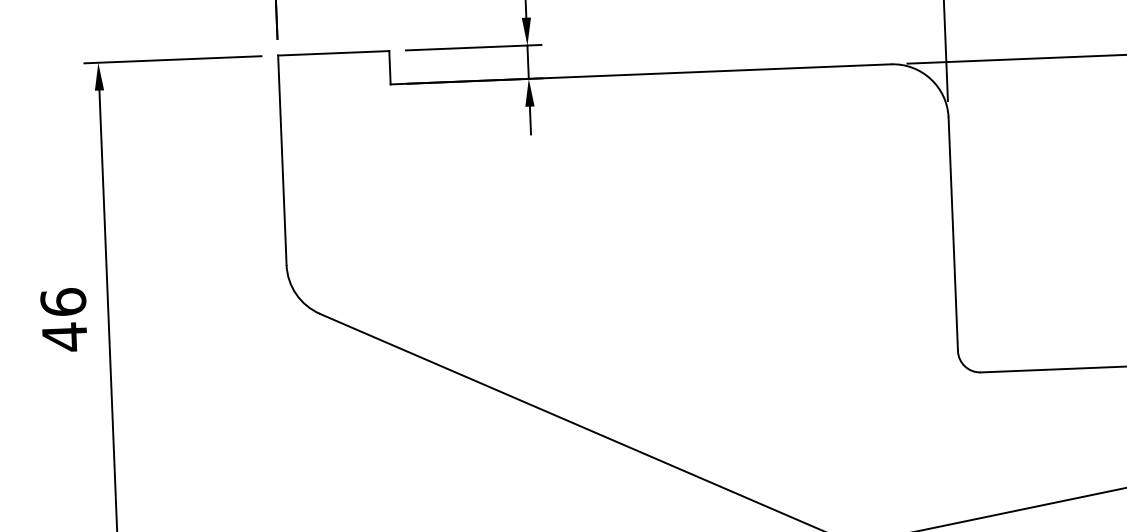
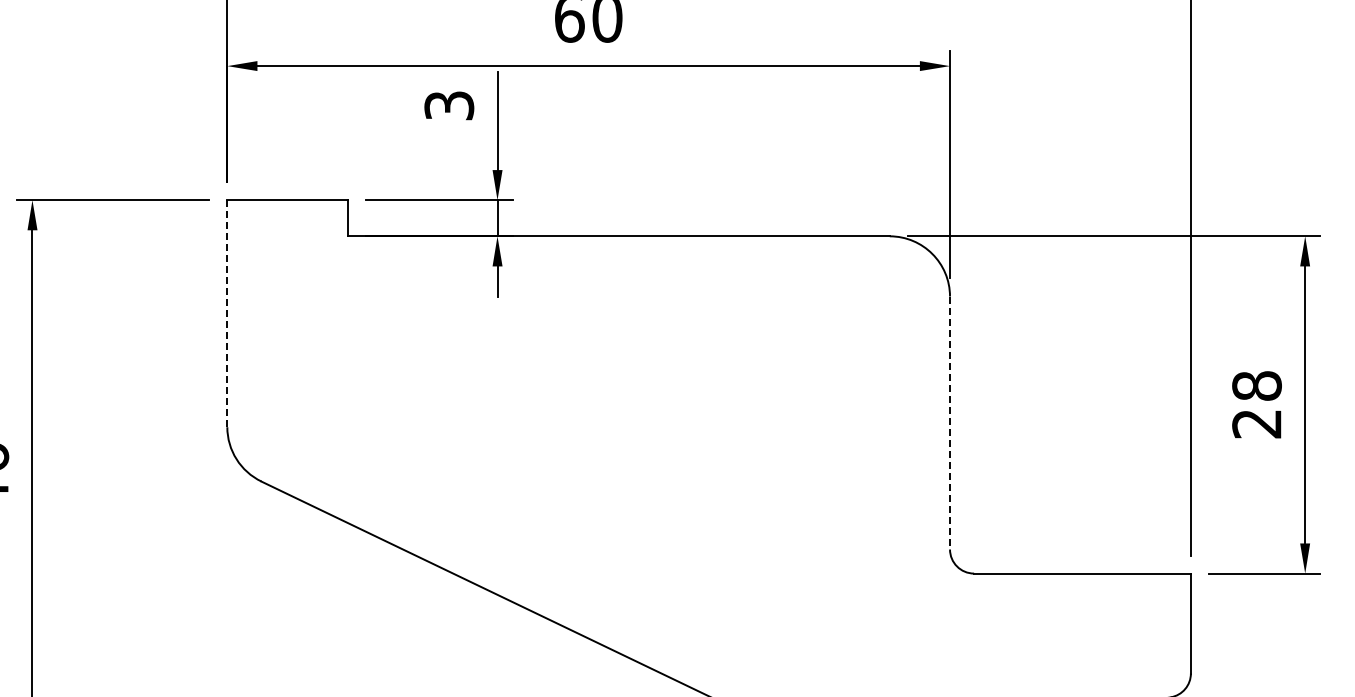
line: (282, 160) -> (227, 313), solid -> dashed
line: (953, 234) -> (950, 423), solid -> dashed

